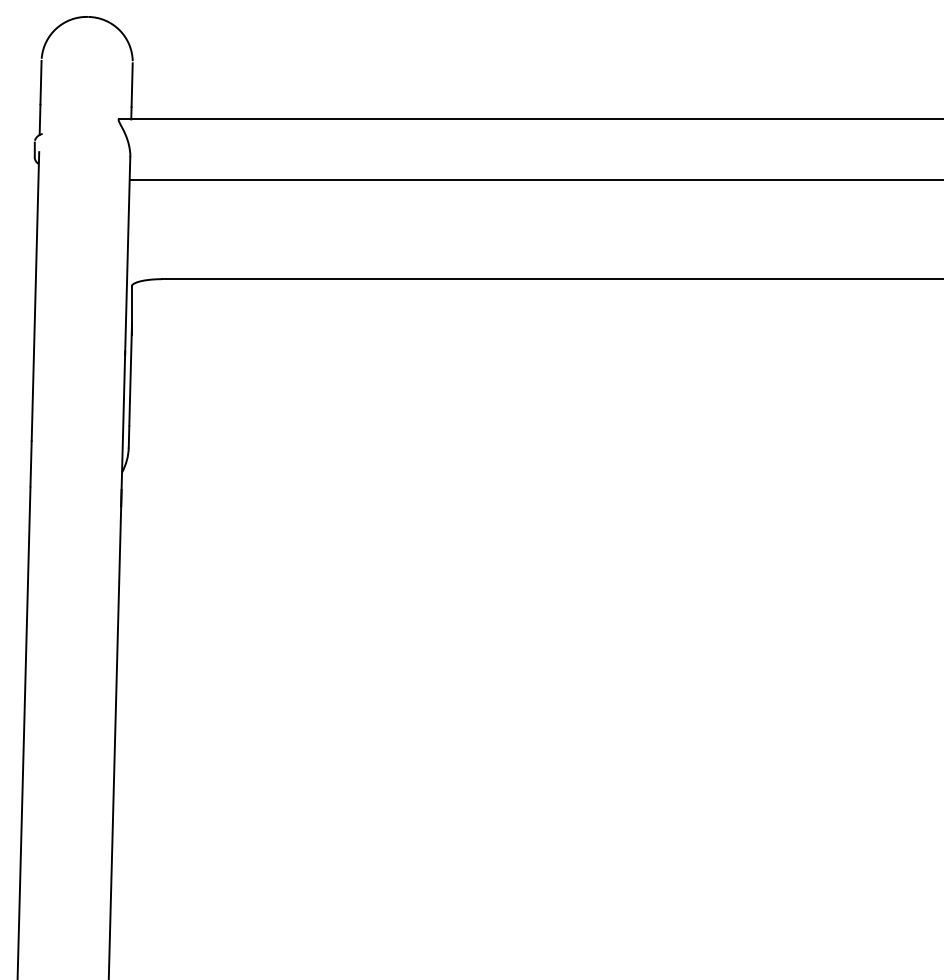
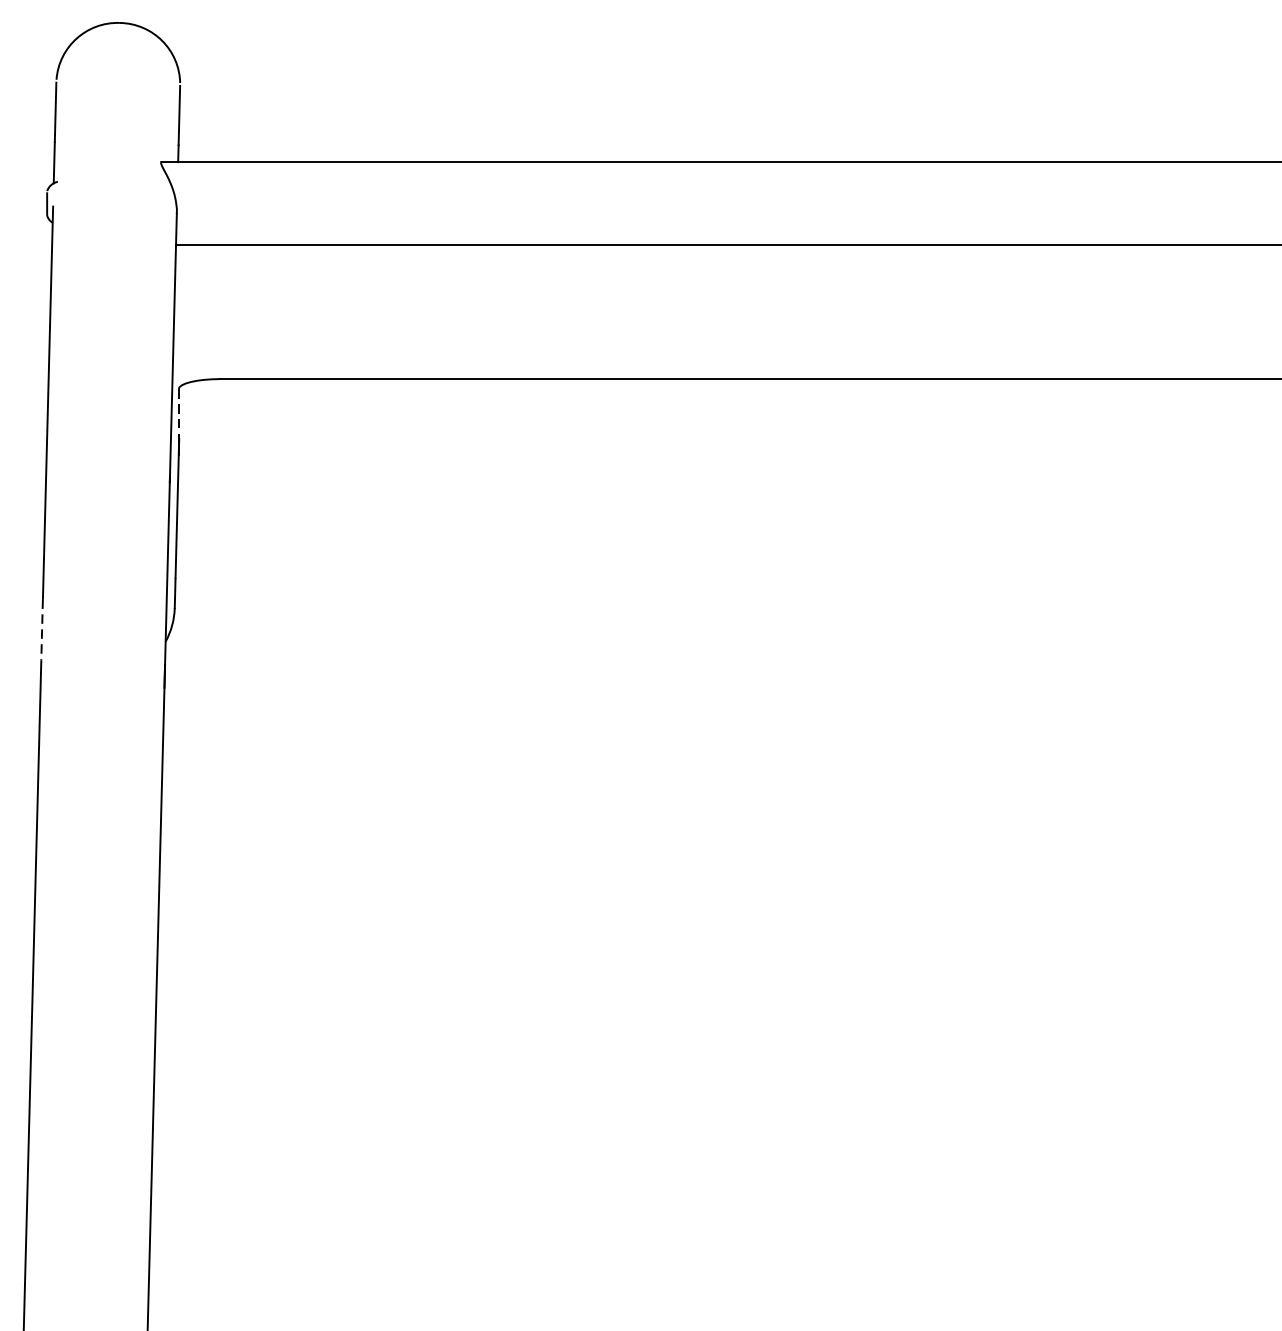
line: (131, 305) -> (178, 414), solid -> dashed
line: (31, 463) -> (42, 629), solid -> dashed

